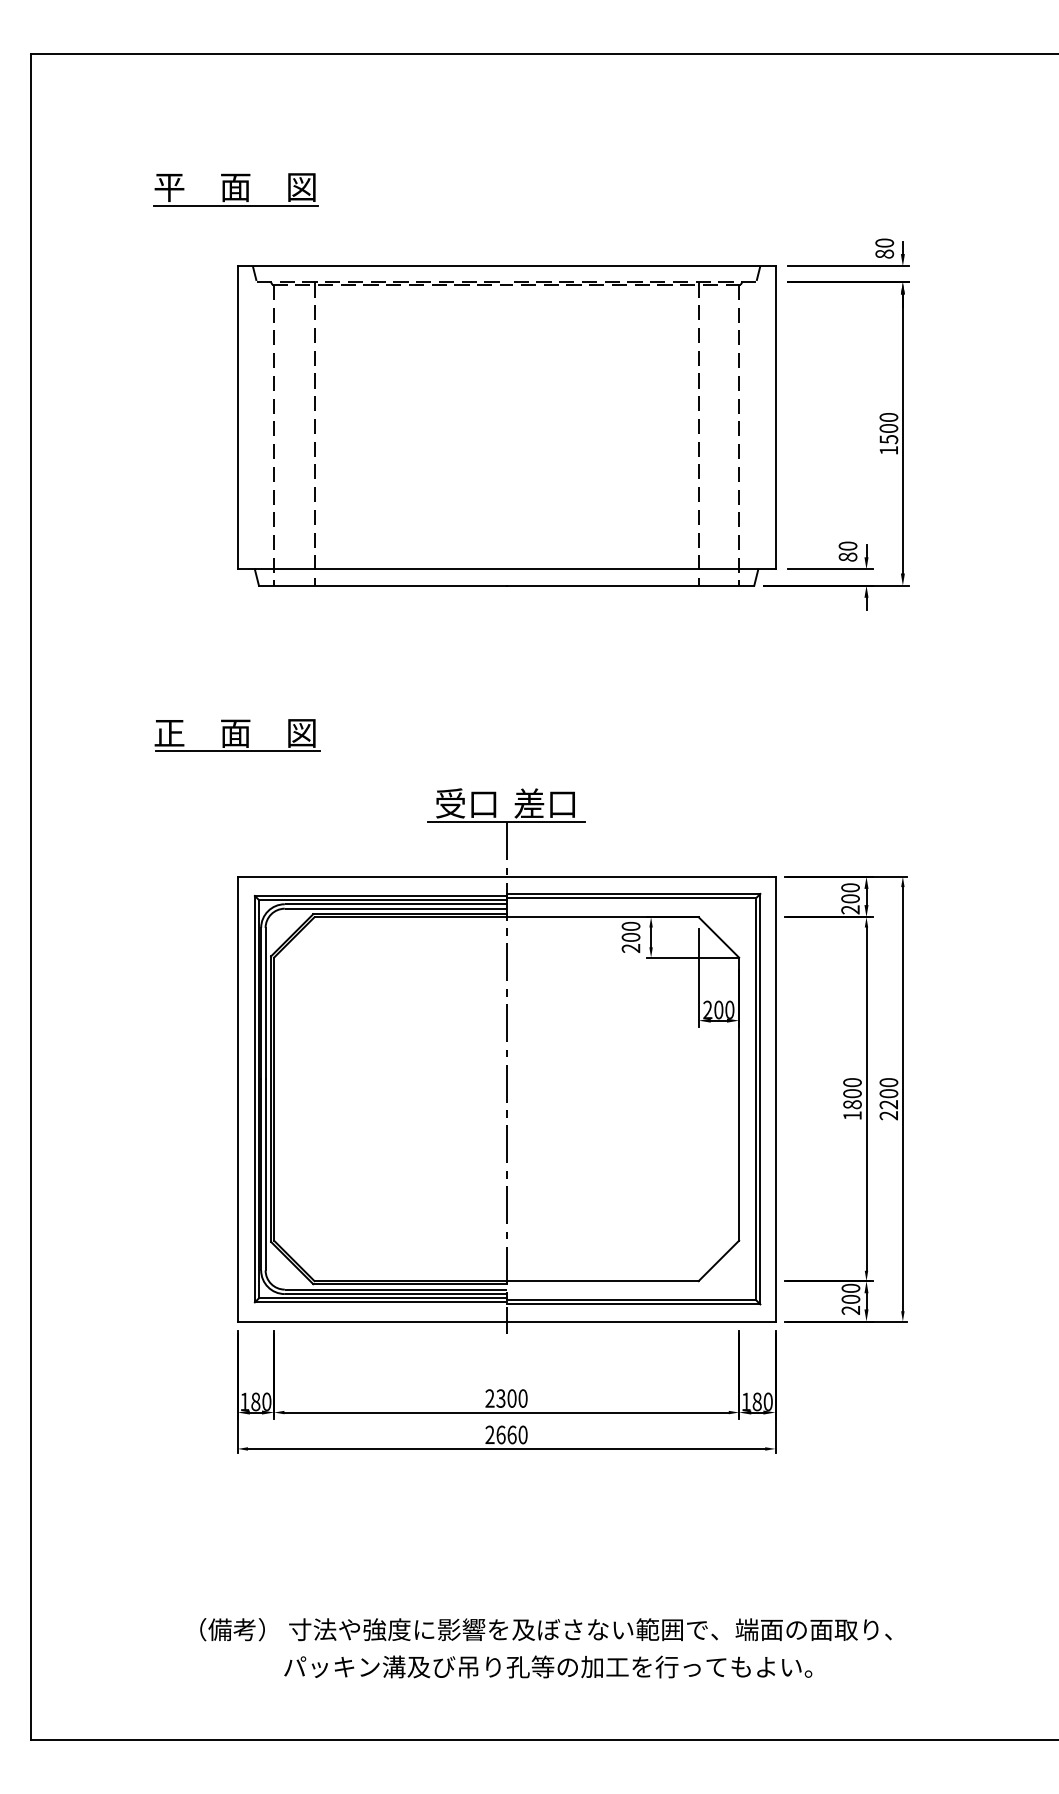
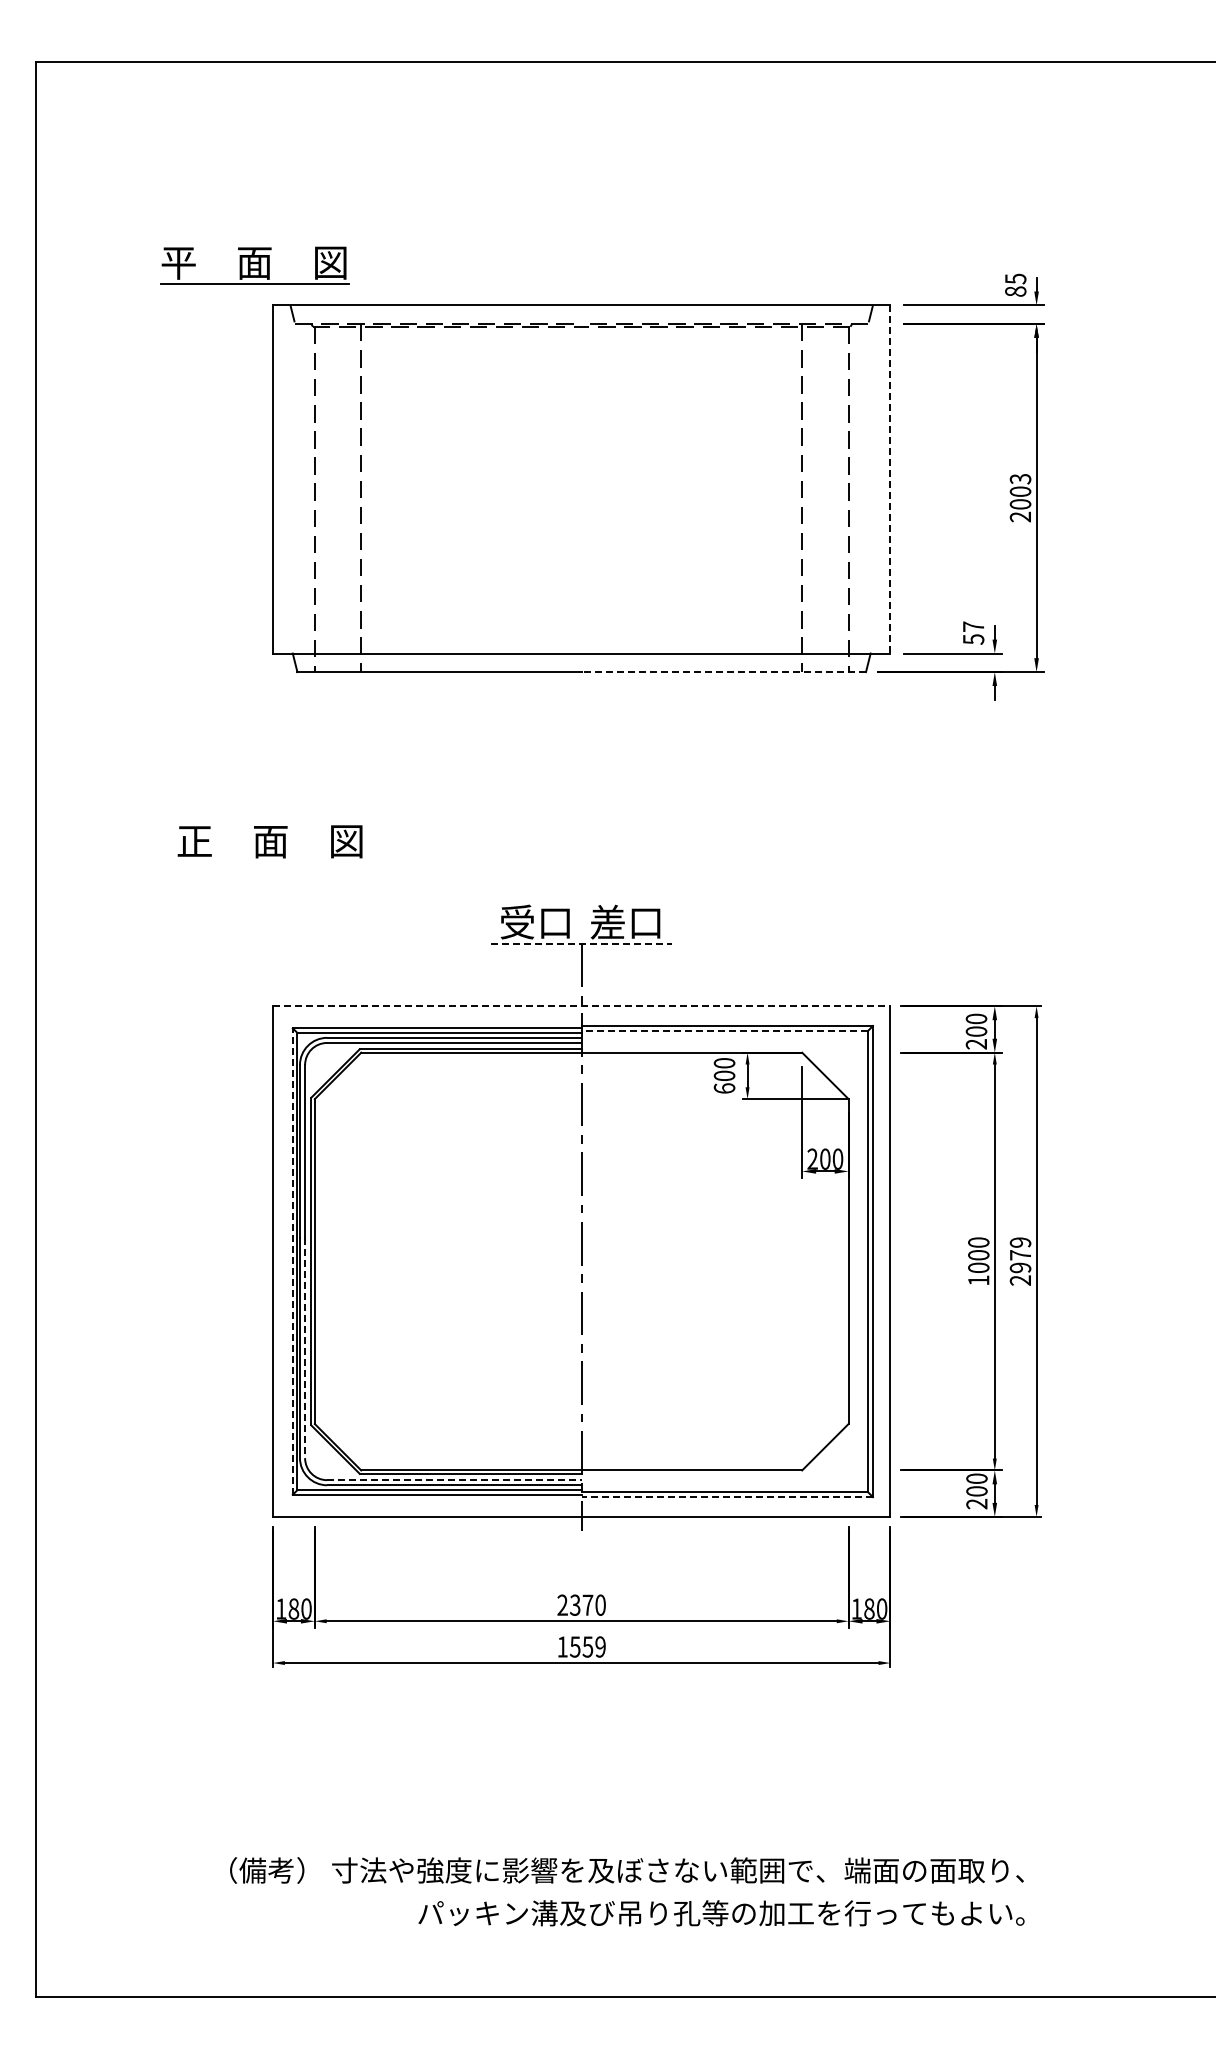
part: (235, 189) -> (254, 265), moved
text: (884, 242) -> (1015, 278), 80 -> 85
line: (775, 417) -> (890, 479), solid -> dashed
text: (888, 433) -> (1020, 497), 1500 -> 2003
text: (847, 551) -> (973, 632), 80 -> 57
line: (630, 585) -> (723, 672), solid -> dashed
line: (238, 751) -> (273, 862), removed
line: (506, 822) -> (581, 943), solid -> dashed
line: (506, 876) -> (581, 1006), solid -> dashed
line: (630, 897) -> (724, 1030), solid -> dashed
text: (630, 948) -> (724, 1088), 200 -> 600
text: (888, 1093) -> (1020, 1255), 2200 -> 2979
line: (254, 1099) -> (292, 1261), solid -> dashed
text: (852, 1104) -> (978, 1267), 1800 -> 1000
line: (265, 1174) -> (305, 1348), solid -> dashed
line: (395, 1289) -> (454, 1480), solid -> dashed
line: (633, 1304) -> (727, 1497), solid -> dashed
text: (511, 1397) -> (587, 1604), 2300 -> 2370
text: (506, 1434) -> (581, 1646), 2660 -> 1559
text: (548, 1667) -> (721, 1913), moved

